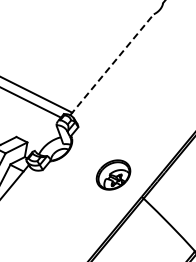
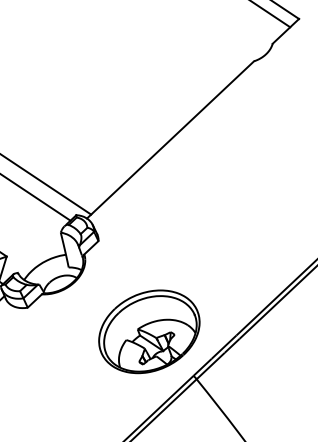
line: (112, 64) -> (171, 139), dashed -> solid
part: (113, 174) -> (149, 330), size x1.67

